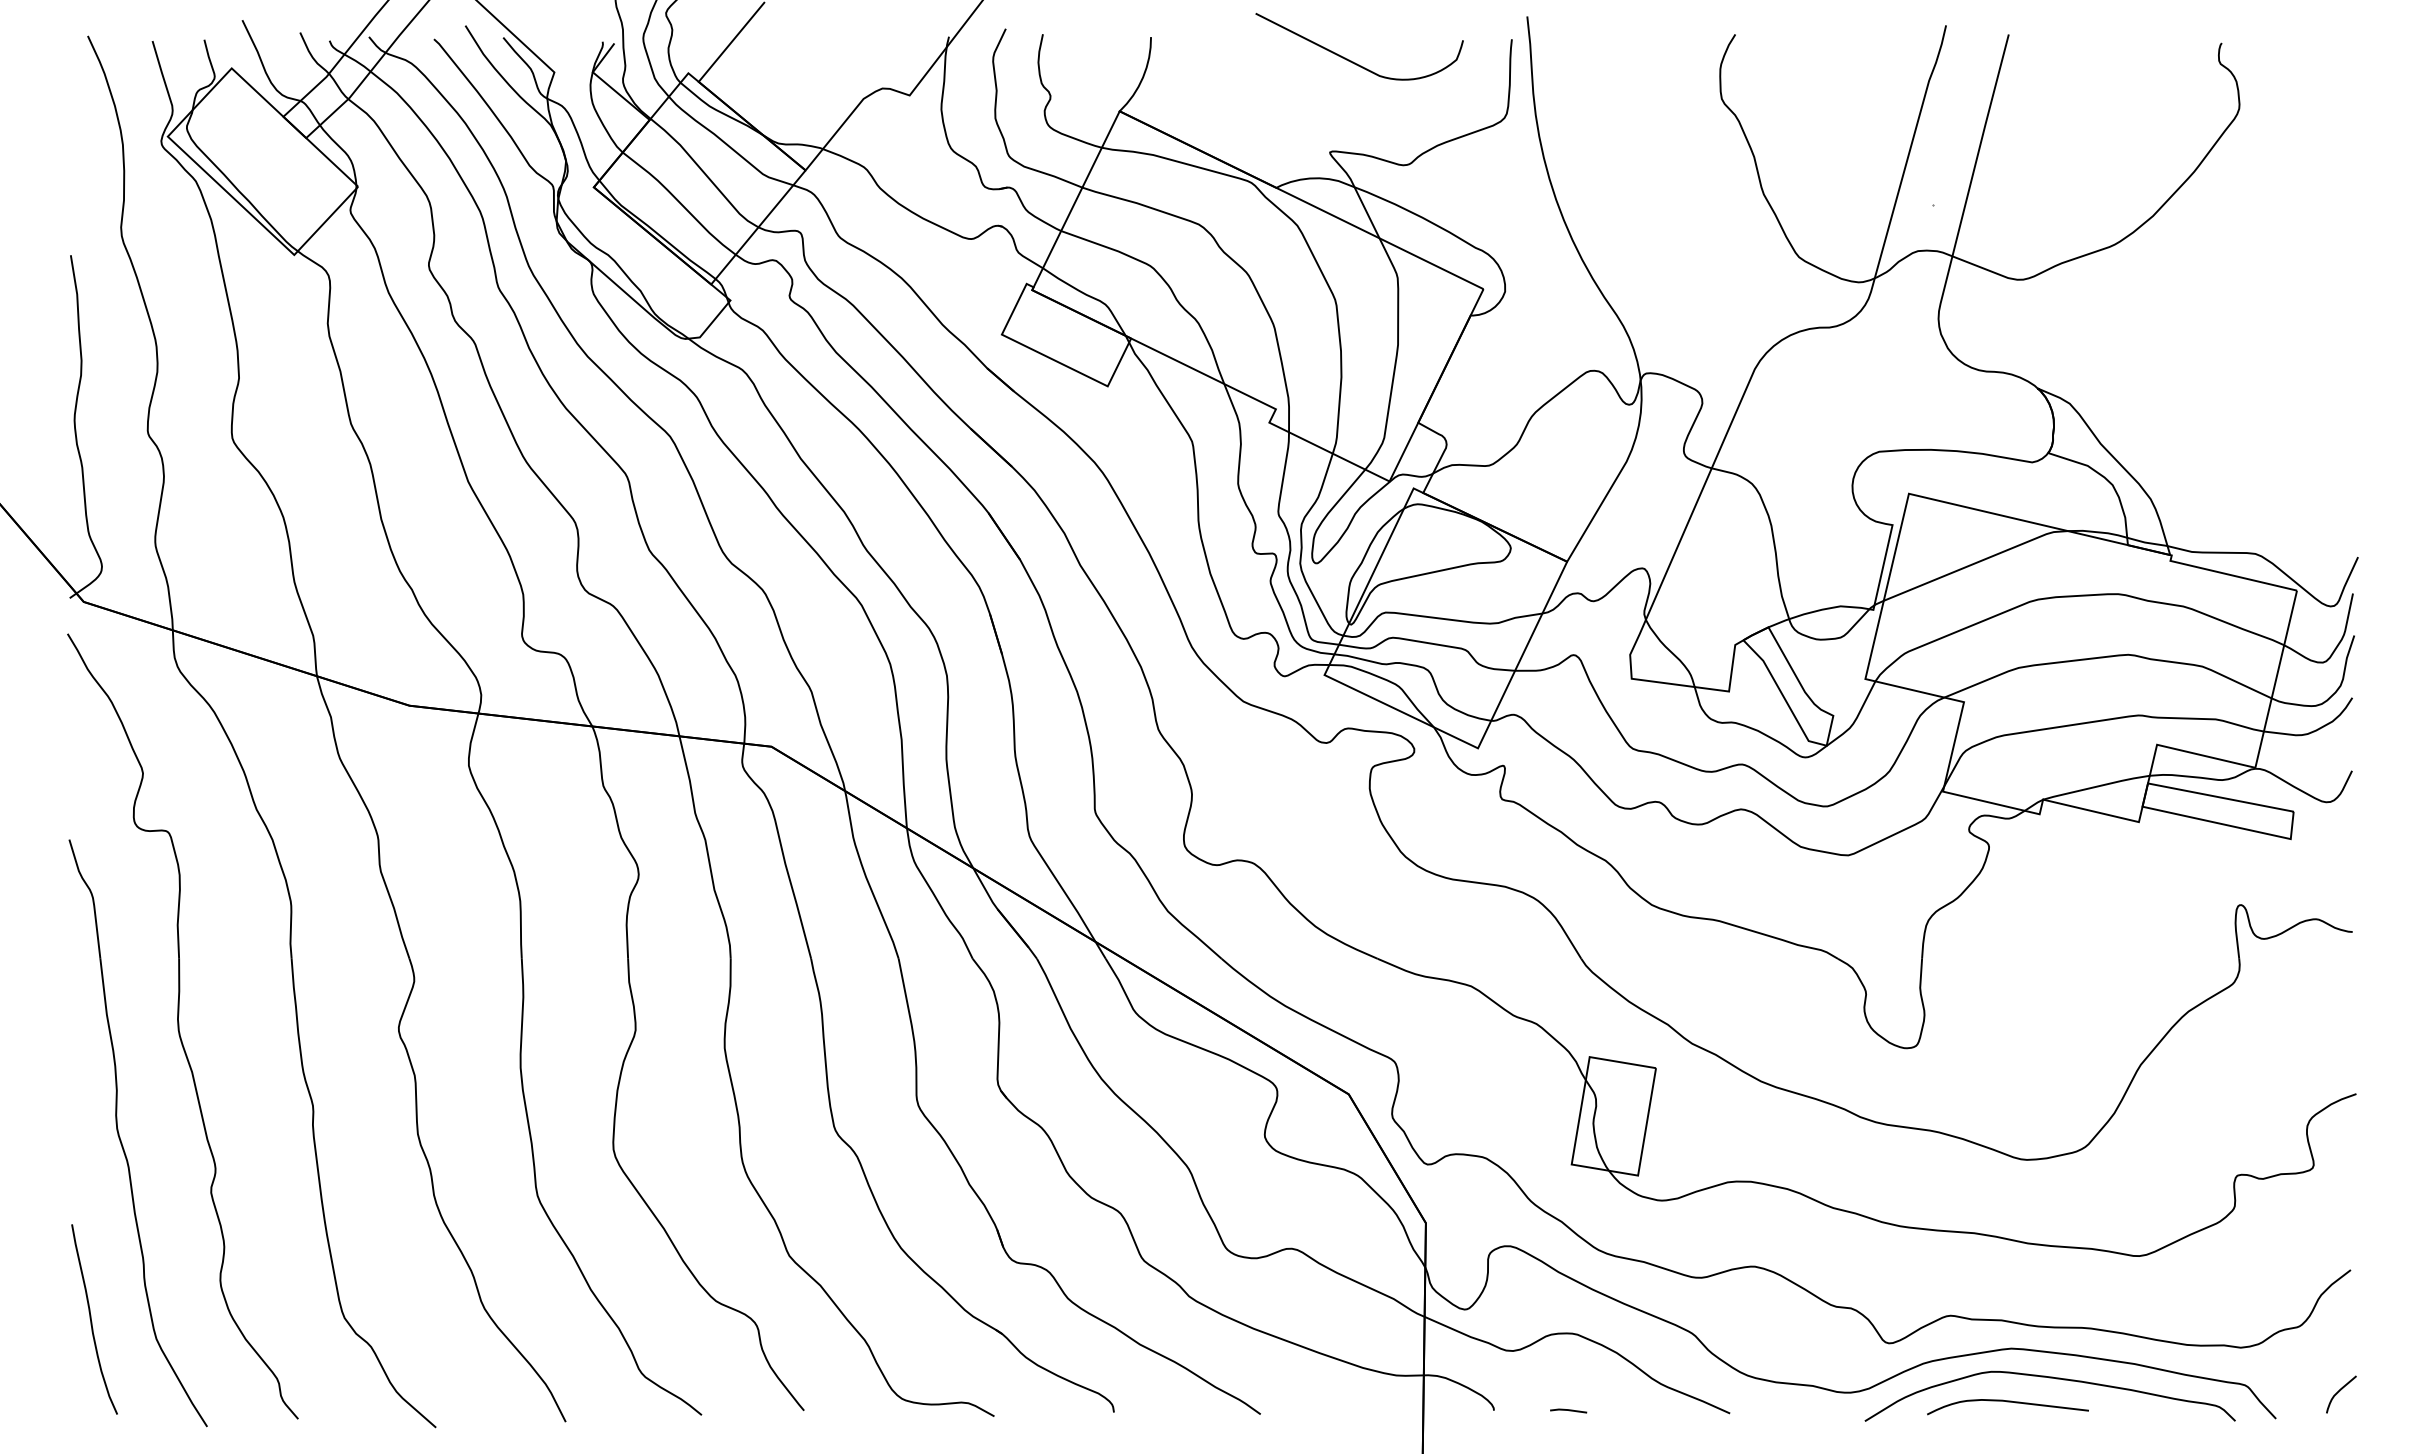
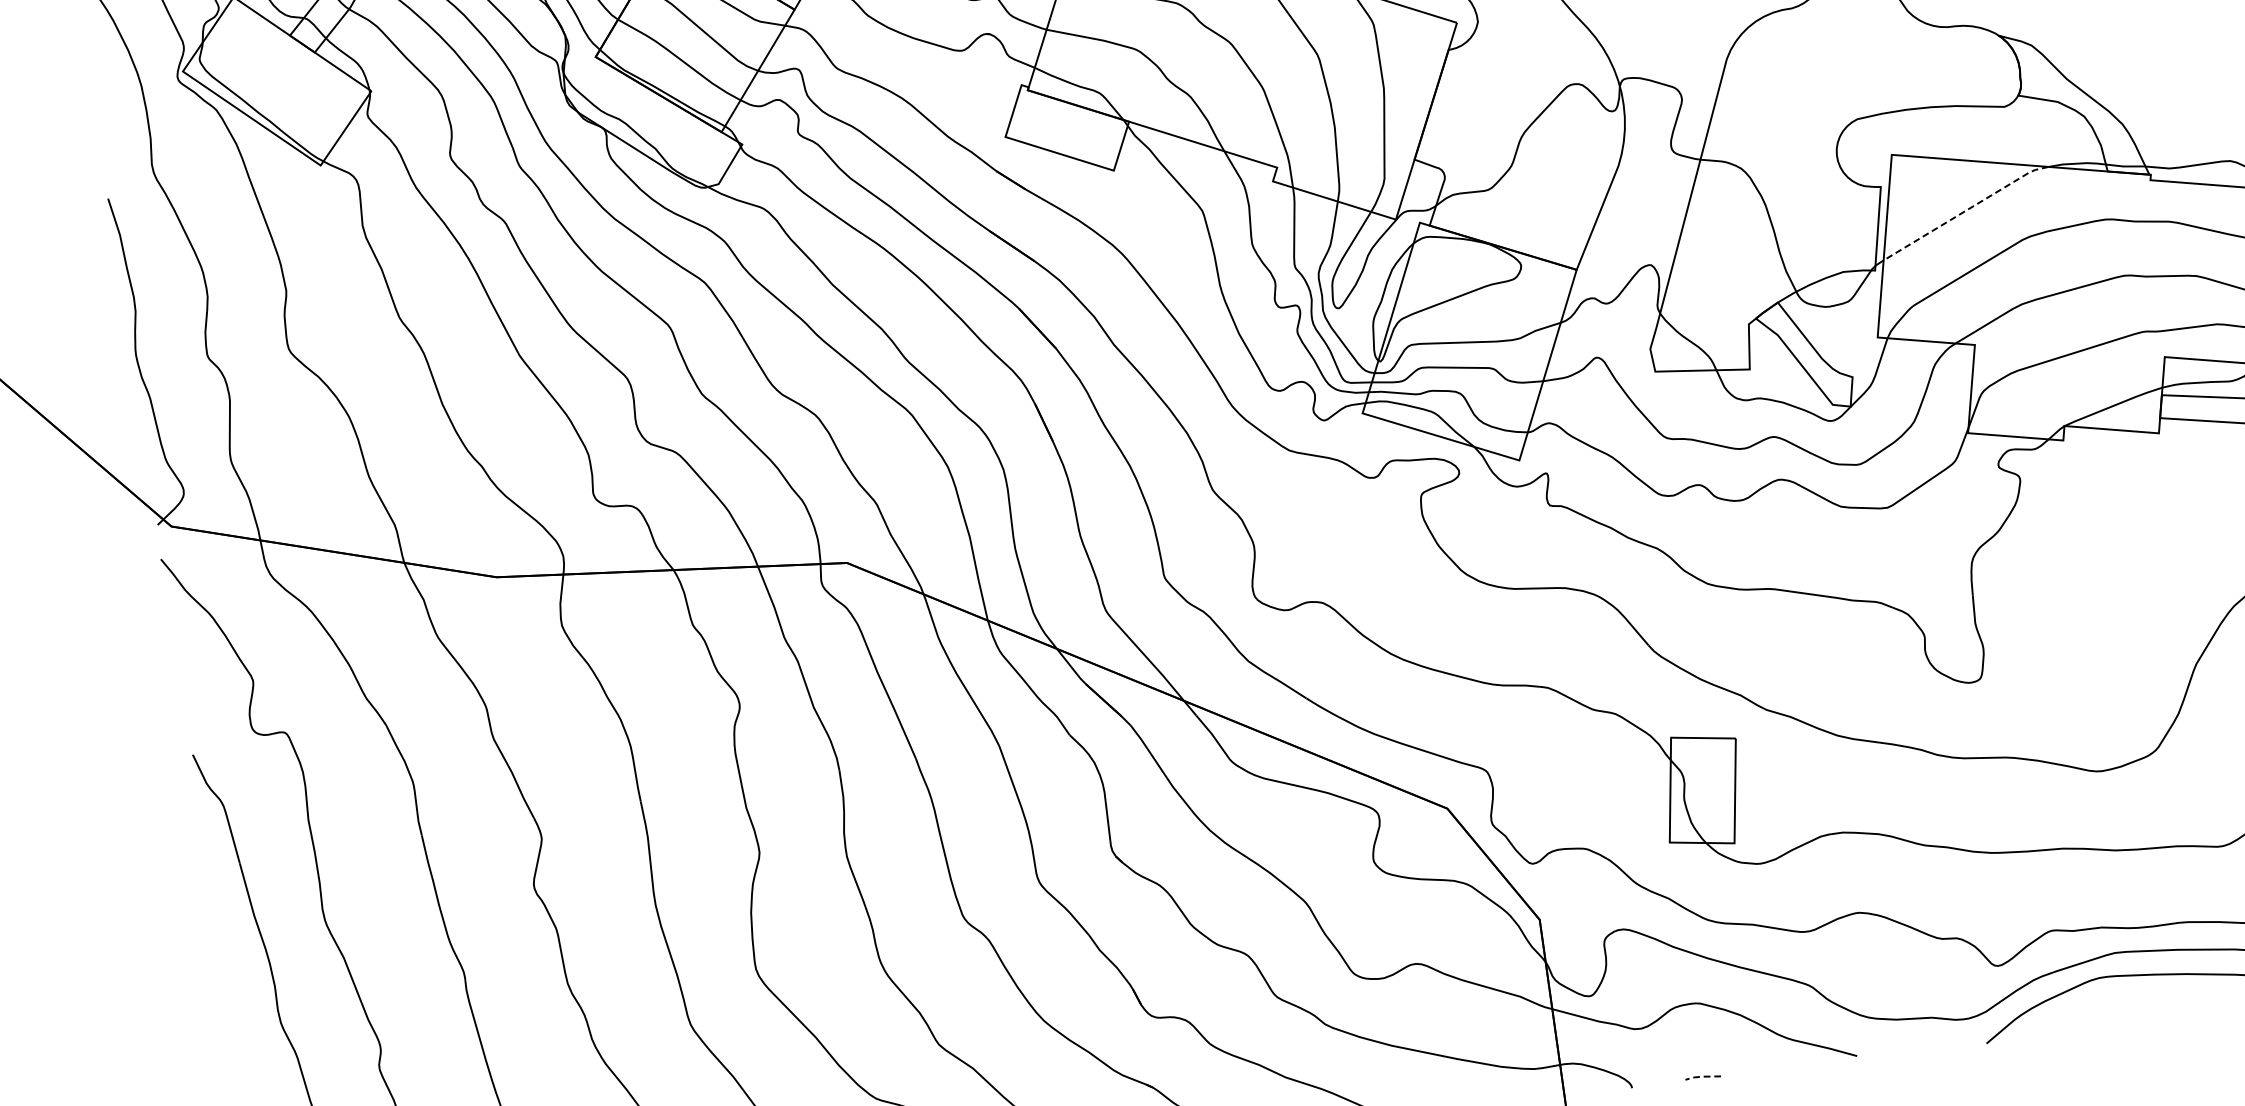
line: (1976, 562) -> (1966, 210), solid -> dashed
curve: (2007, 1402) -> (2119, 1004), removed
line: (1567, 1410) -> (1702, 1077), solid -> dashed

